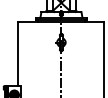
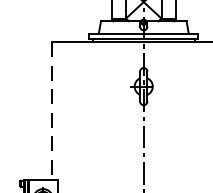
line: (18, 54) -> (51, 112), solid -> dashed

